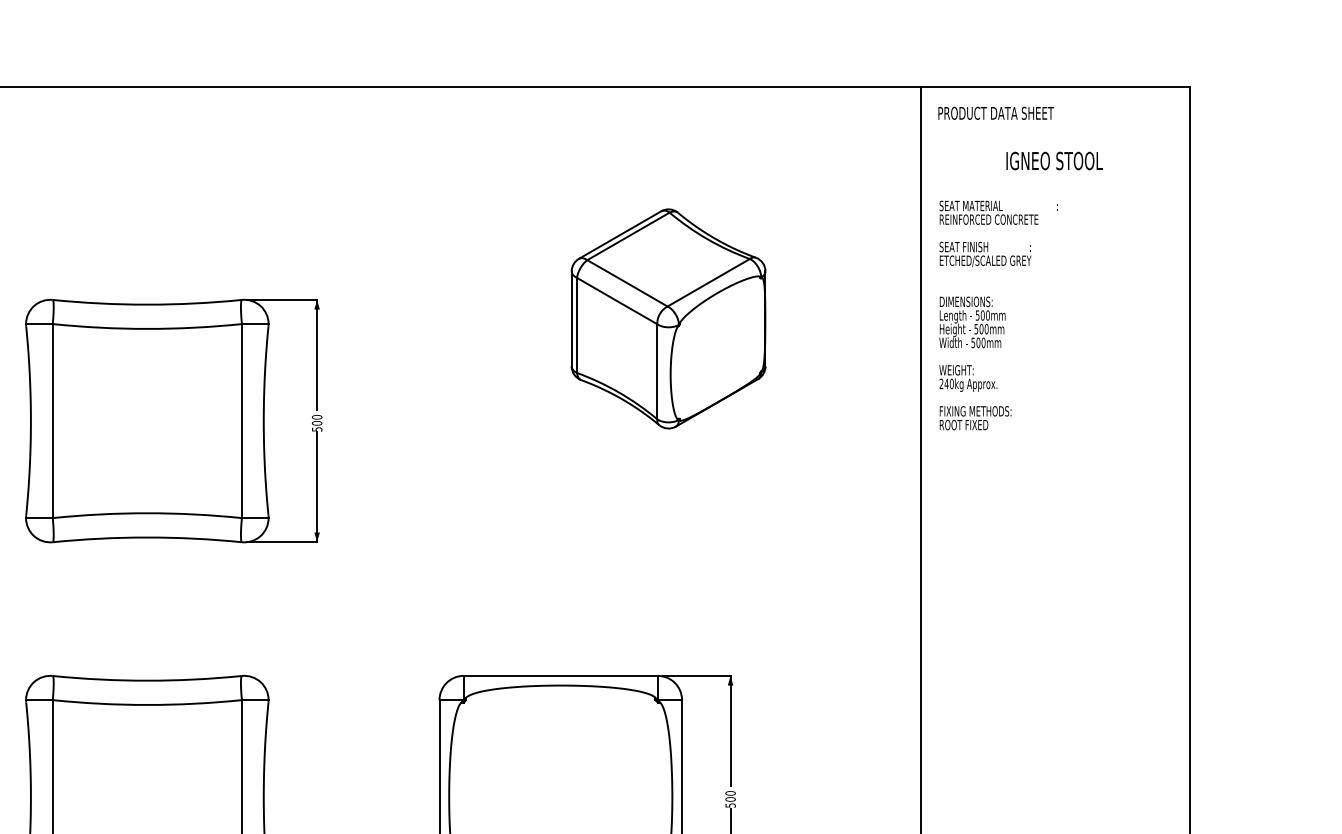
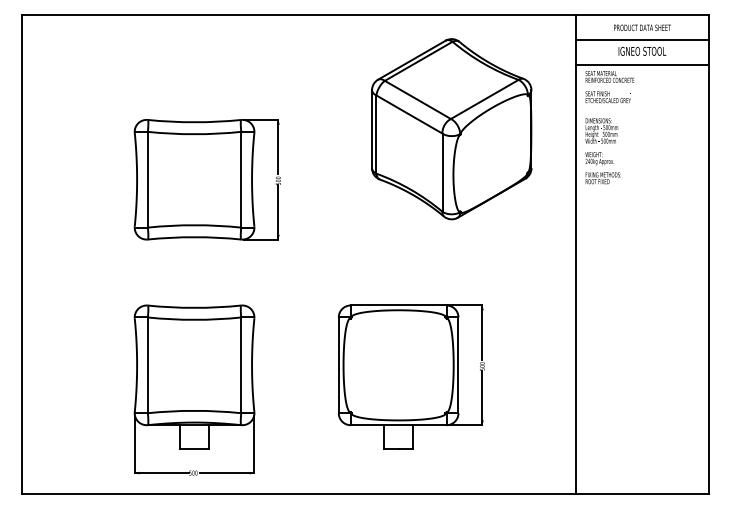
text: (996, 112) -> (642, 27), moved
line: (1054, 138) -> (642, 40), added
line: (1054, 187) -> (642, 64), added
part: (667, 319) -> (451, 129), size x1.67

